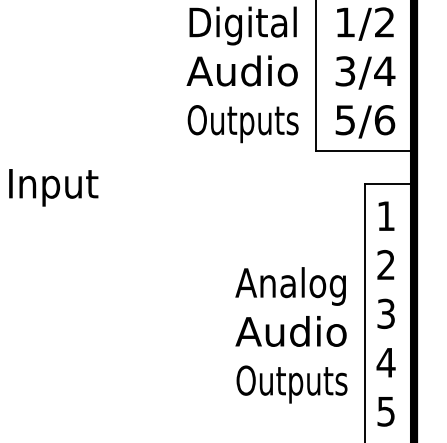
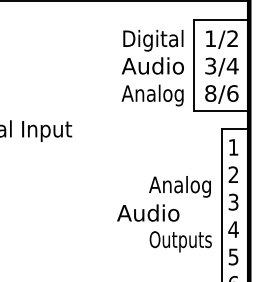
text: (345, 120) -> (210, 93), 5/6 -> 8/6
text: (241, 123) -> (152, 95), Outputs -> Analog
text: (291, 330) -> (148, 212), moved

